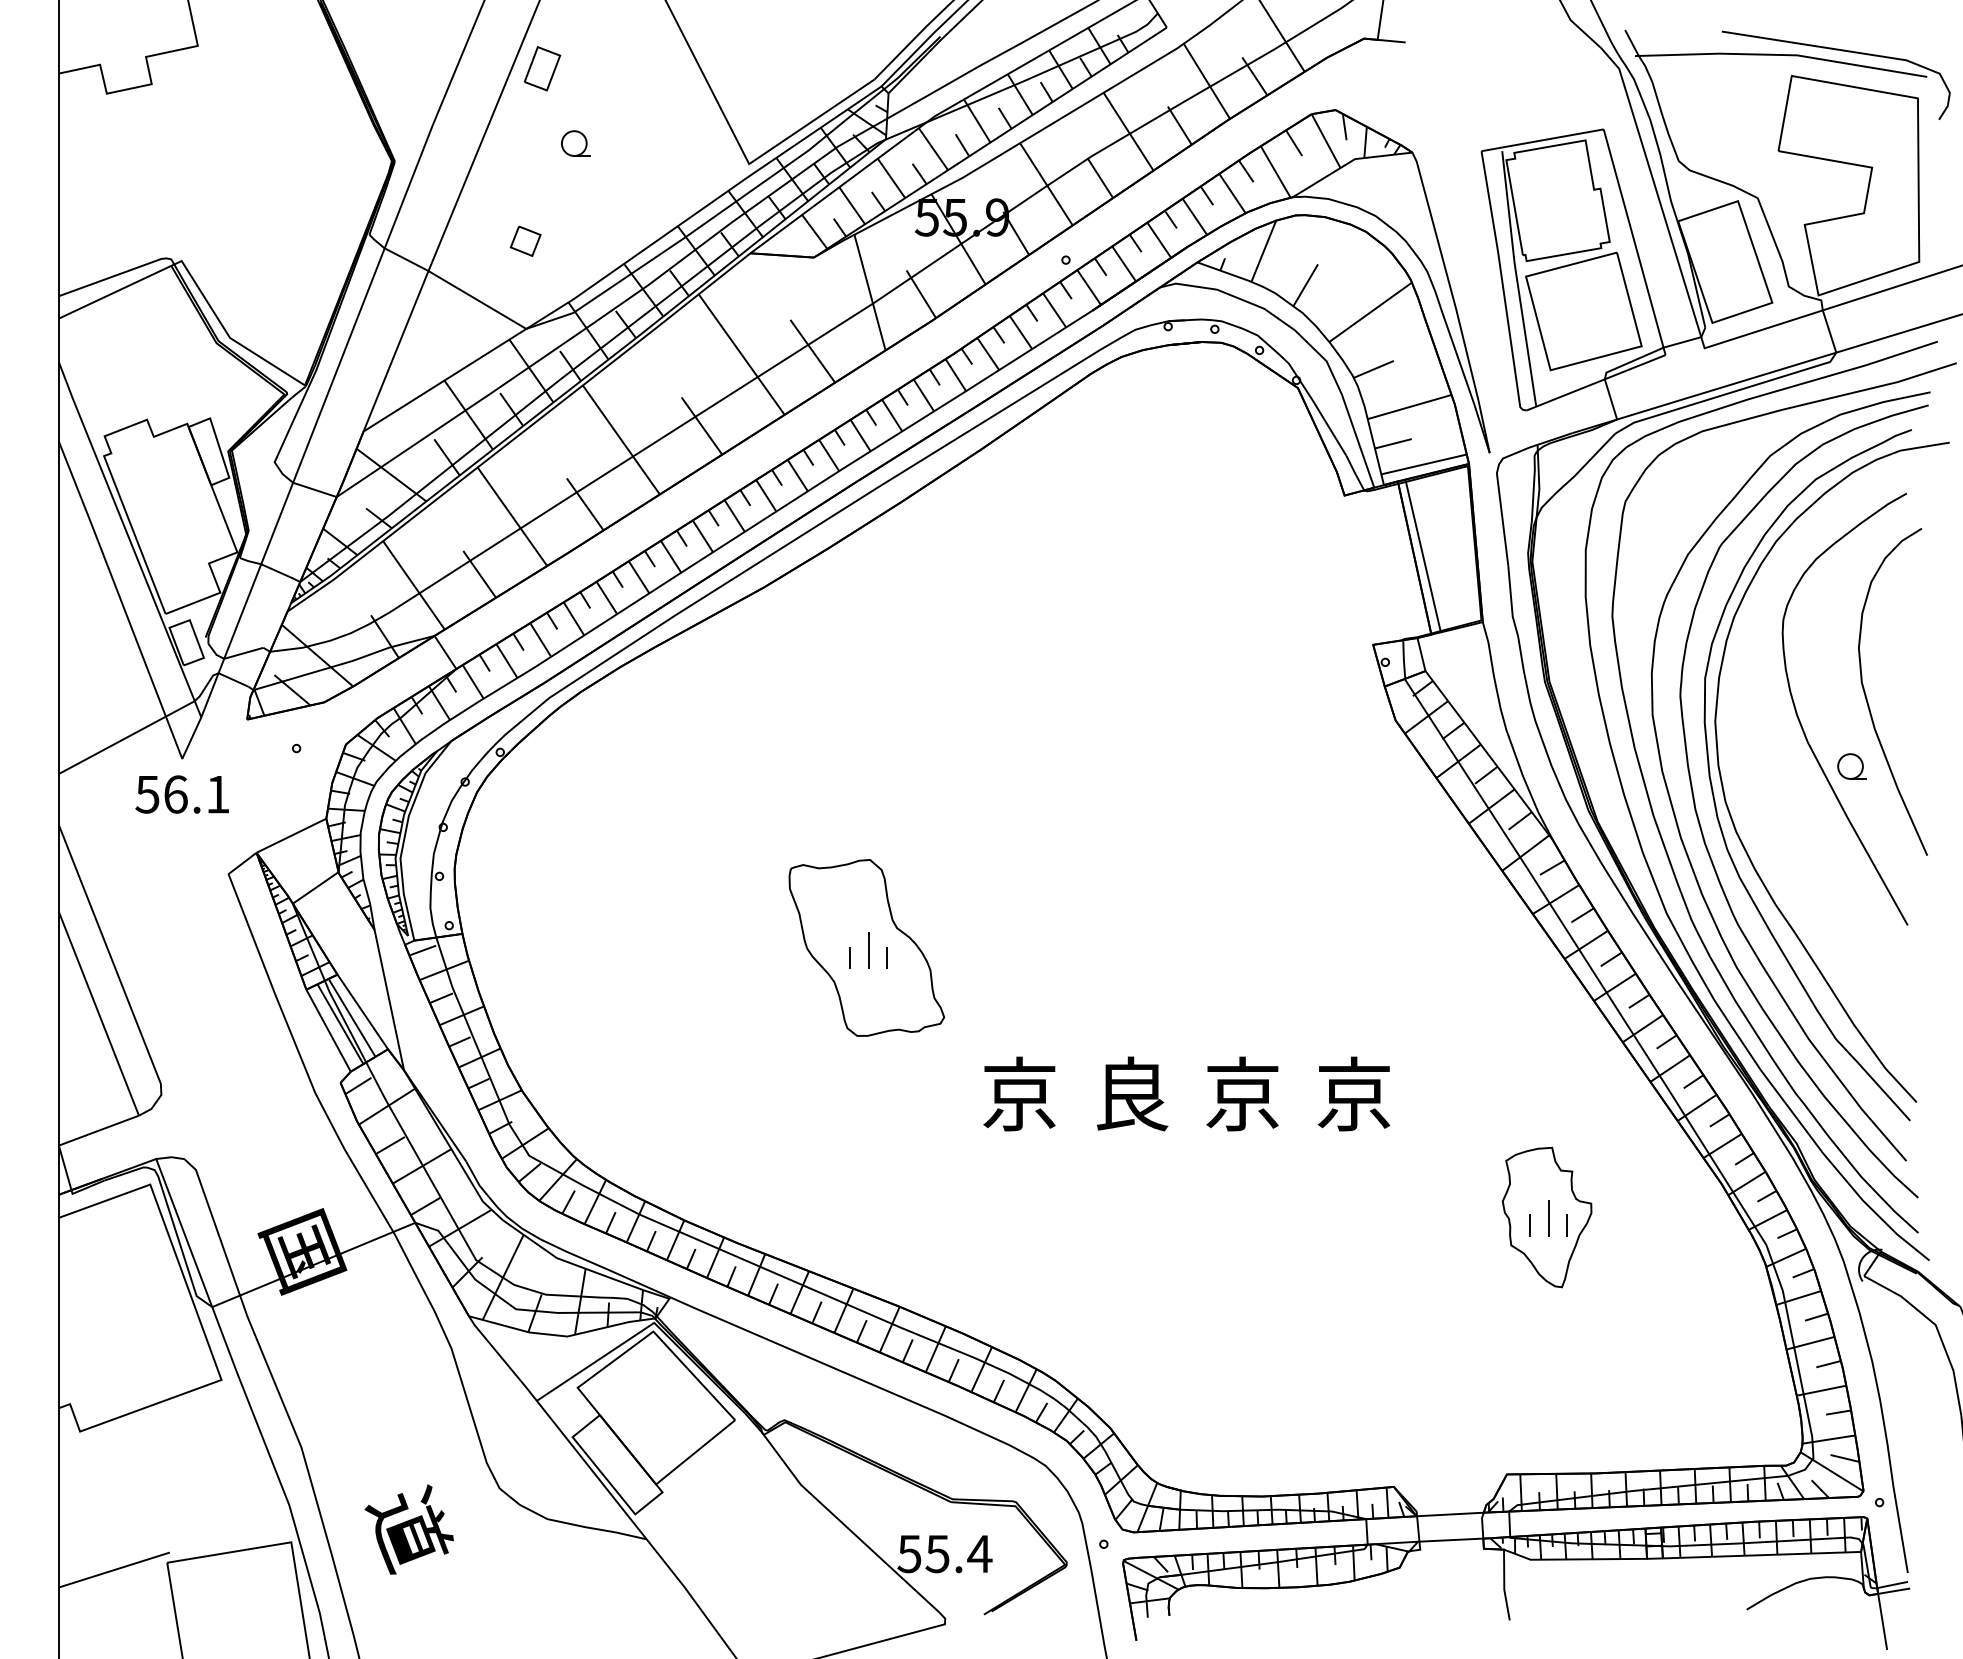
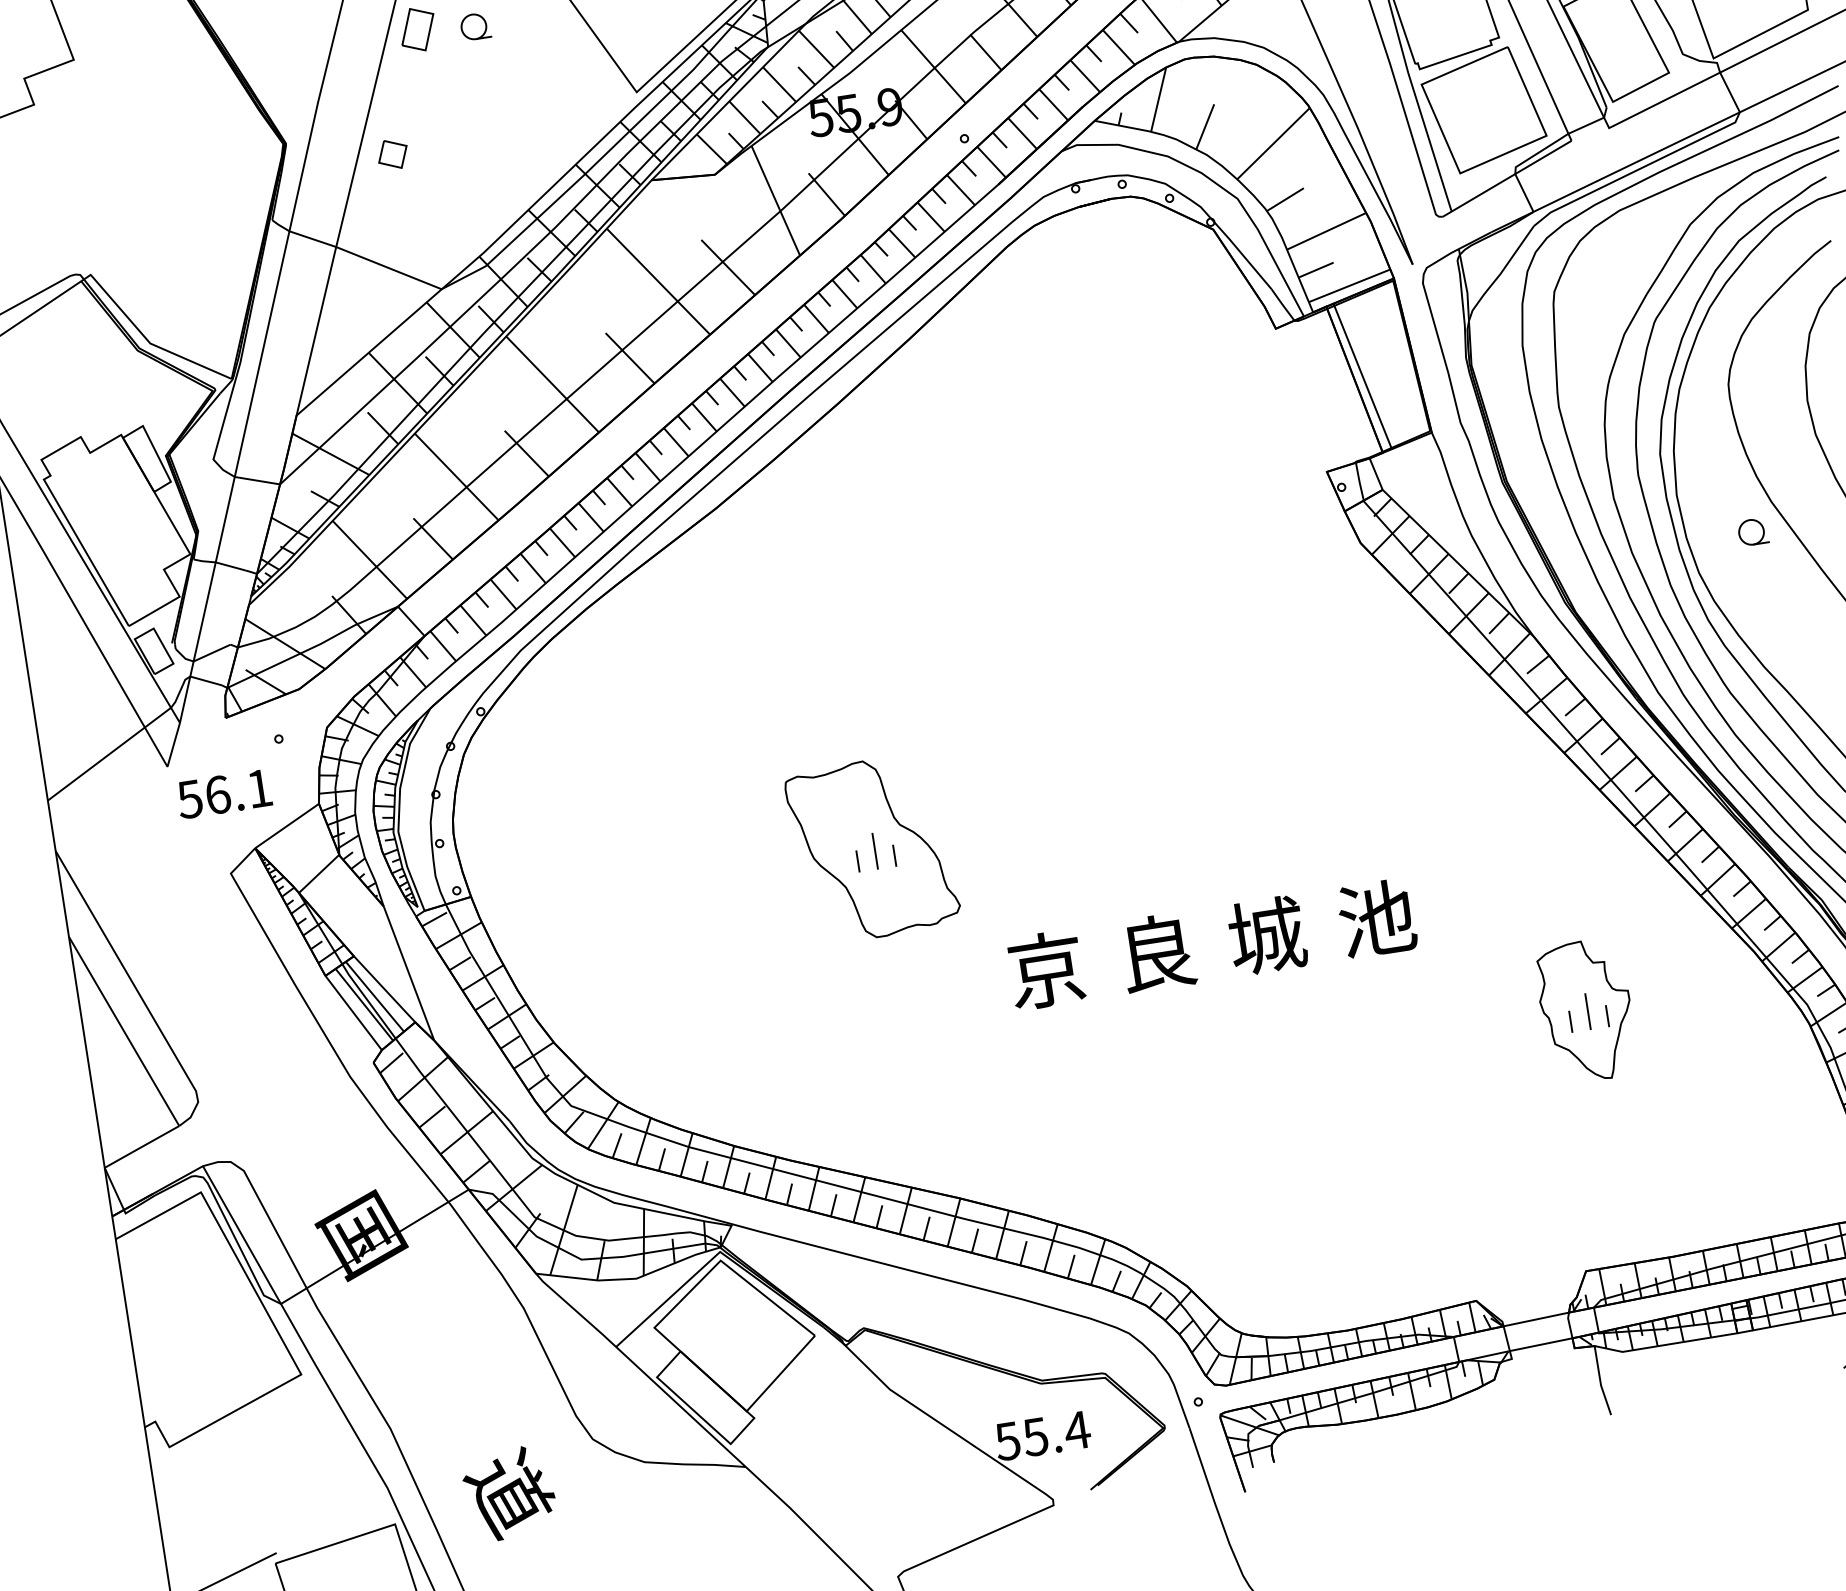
part: (575, 143) -> (475, 26), moved
part: (525, 240) -> (392, 153), moved
part: (1851, 766) -> (1752, 532), moved
text: (181, 794) -> (223, 794), moved
text: (1242, 1093) -> (1266, 935), 京 -> 城
text: (1354, 1093) -> (1377, 918), 京 -> 池

